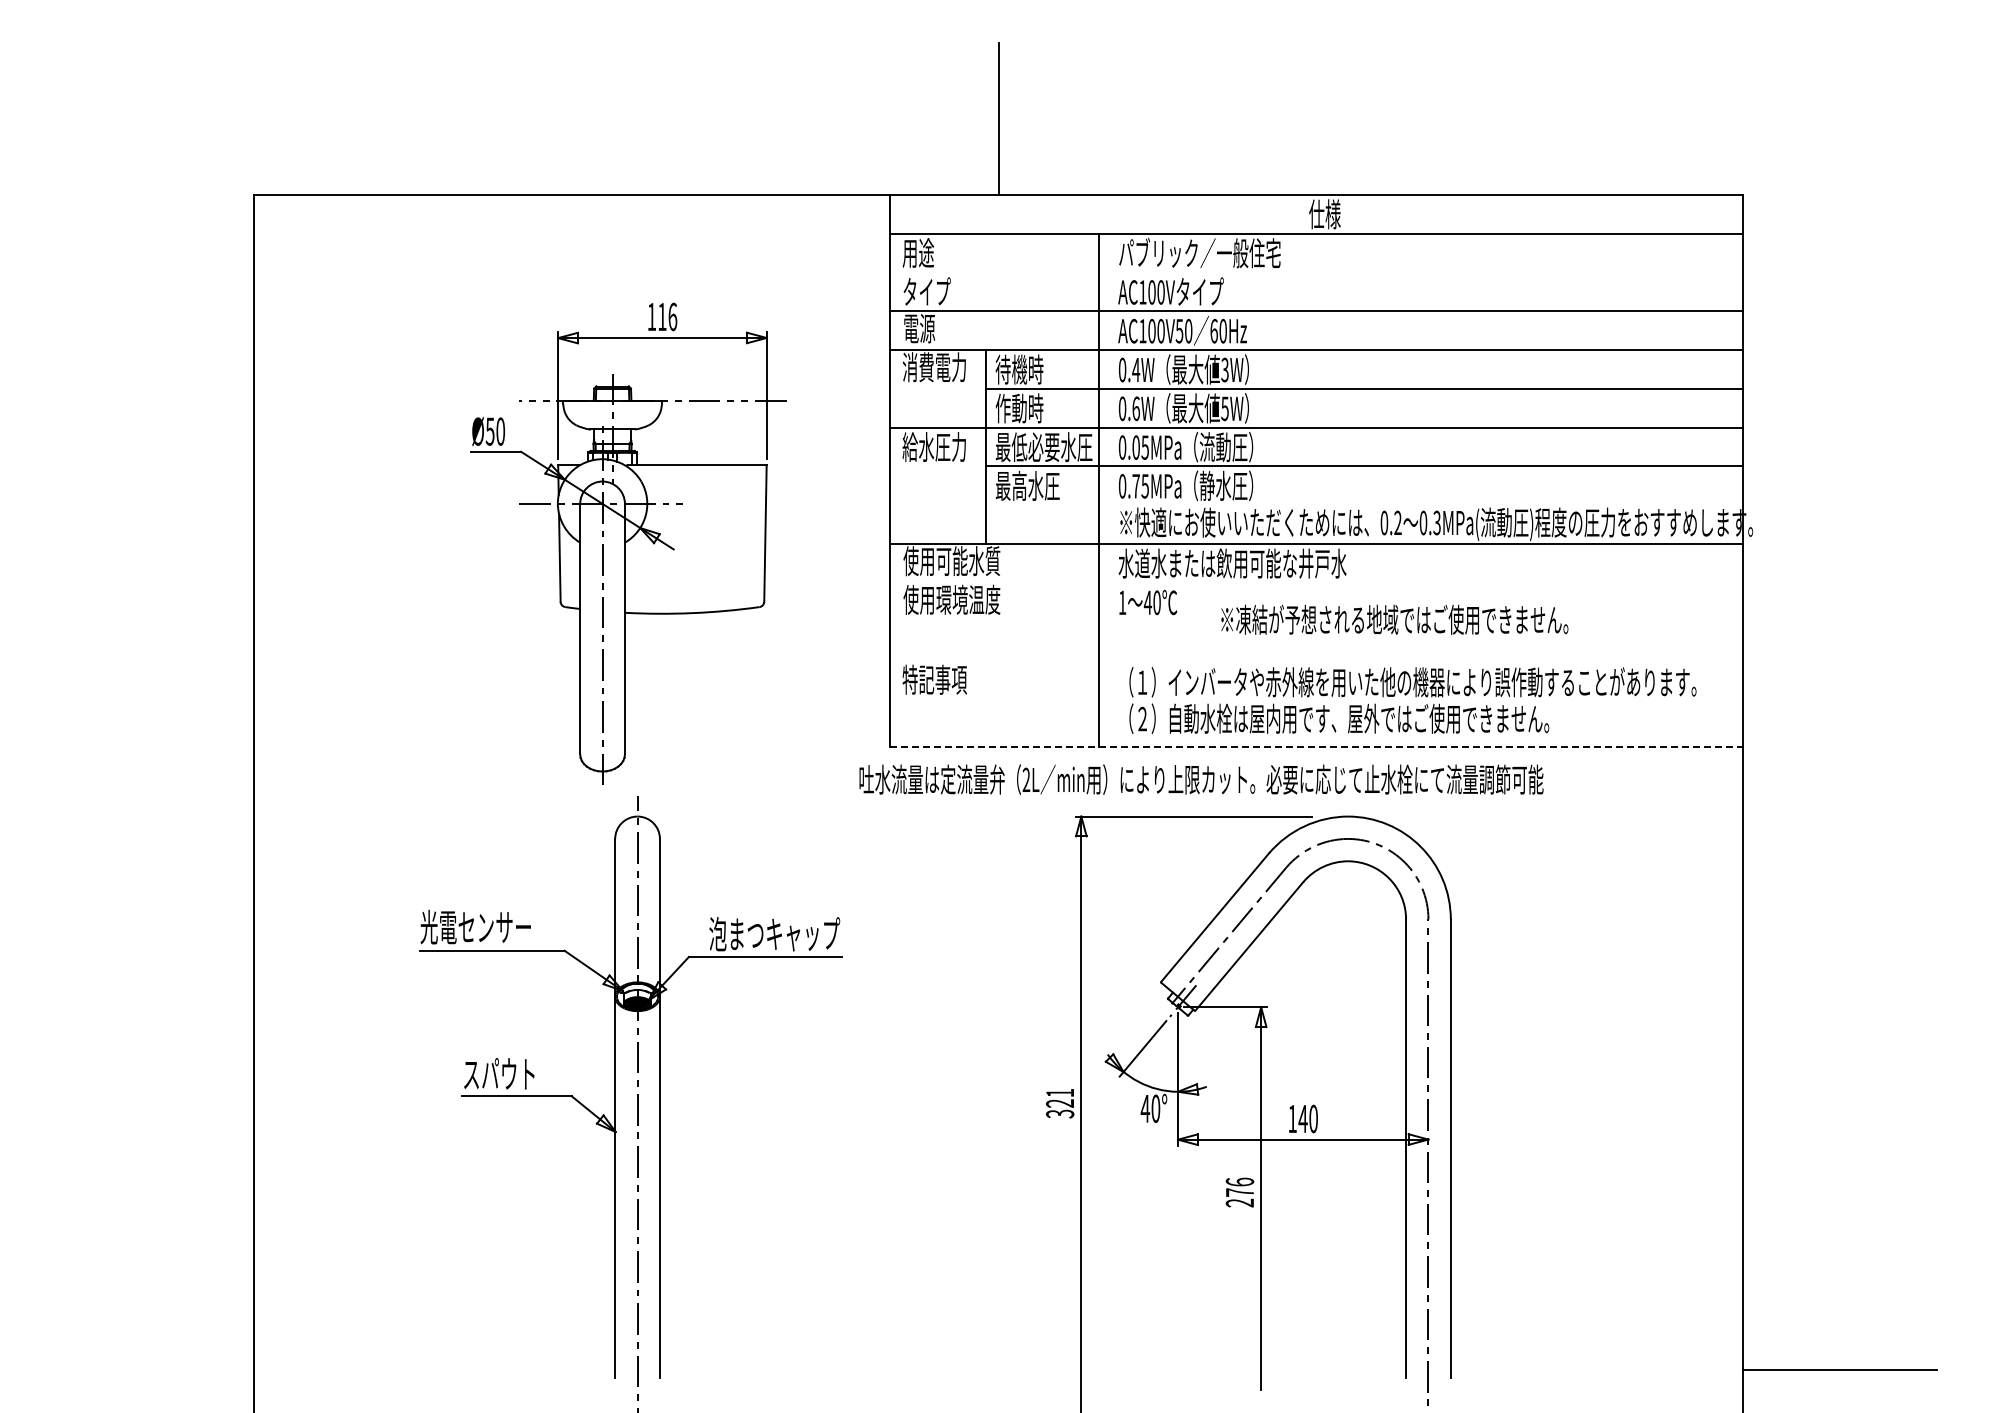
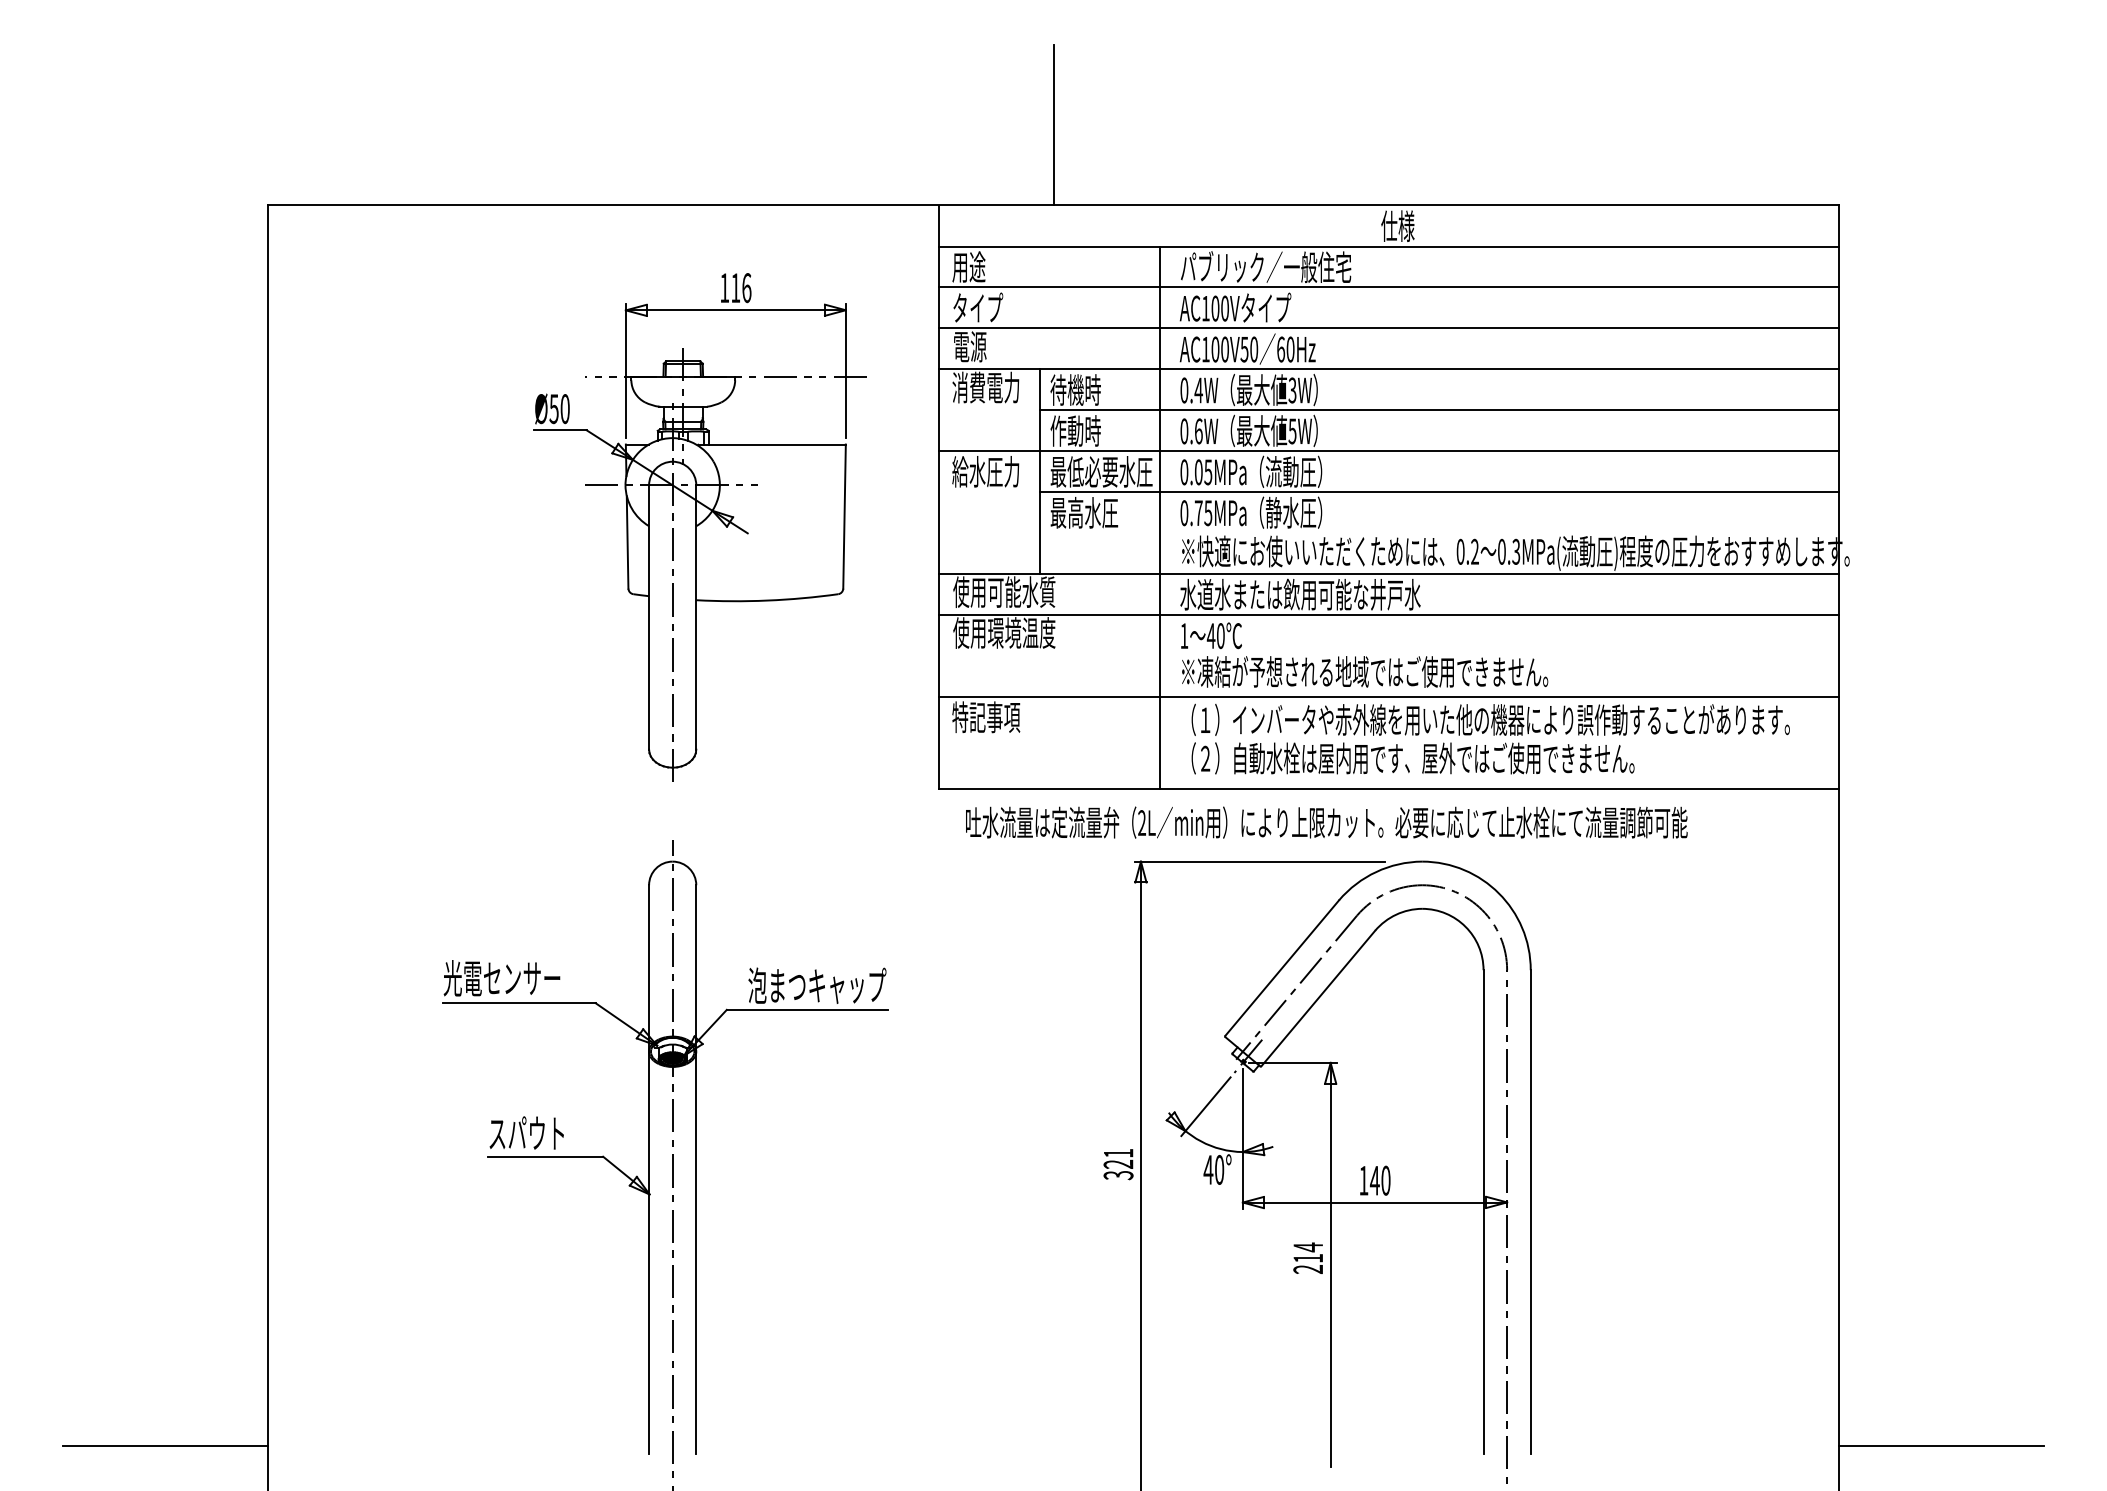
line: (1315, 272) -> (1387, 287), added
part: (628, 543) -> (700, 527), moved
line: (1315, 582) -> (1387, 614), added
text: (1394, 619) -> (1364, 671), moved
line: (1315, 660) -> (1387, 696), added
line: (1316, 747) -> (1389, 788), dashed -> solid
text: (1201, 779) -> (1326, 822), moved
text: (1239, 1186) -> (1307, 1251), 276 -> 214
line: (156, 1370) -> (165, 1446), added

